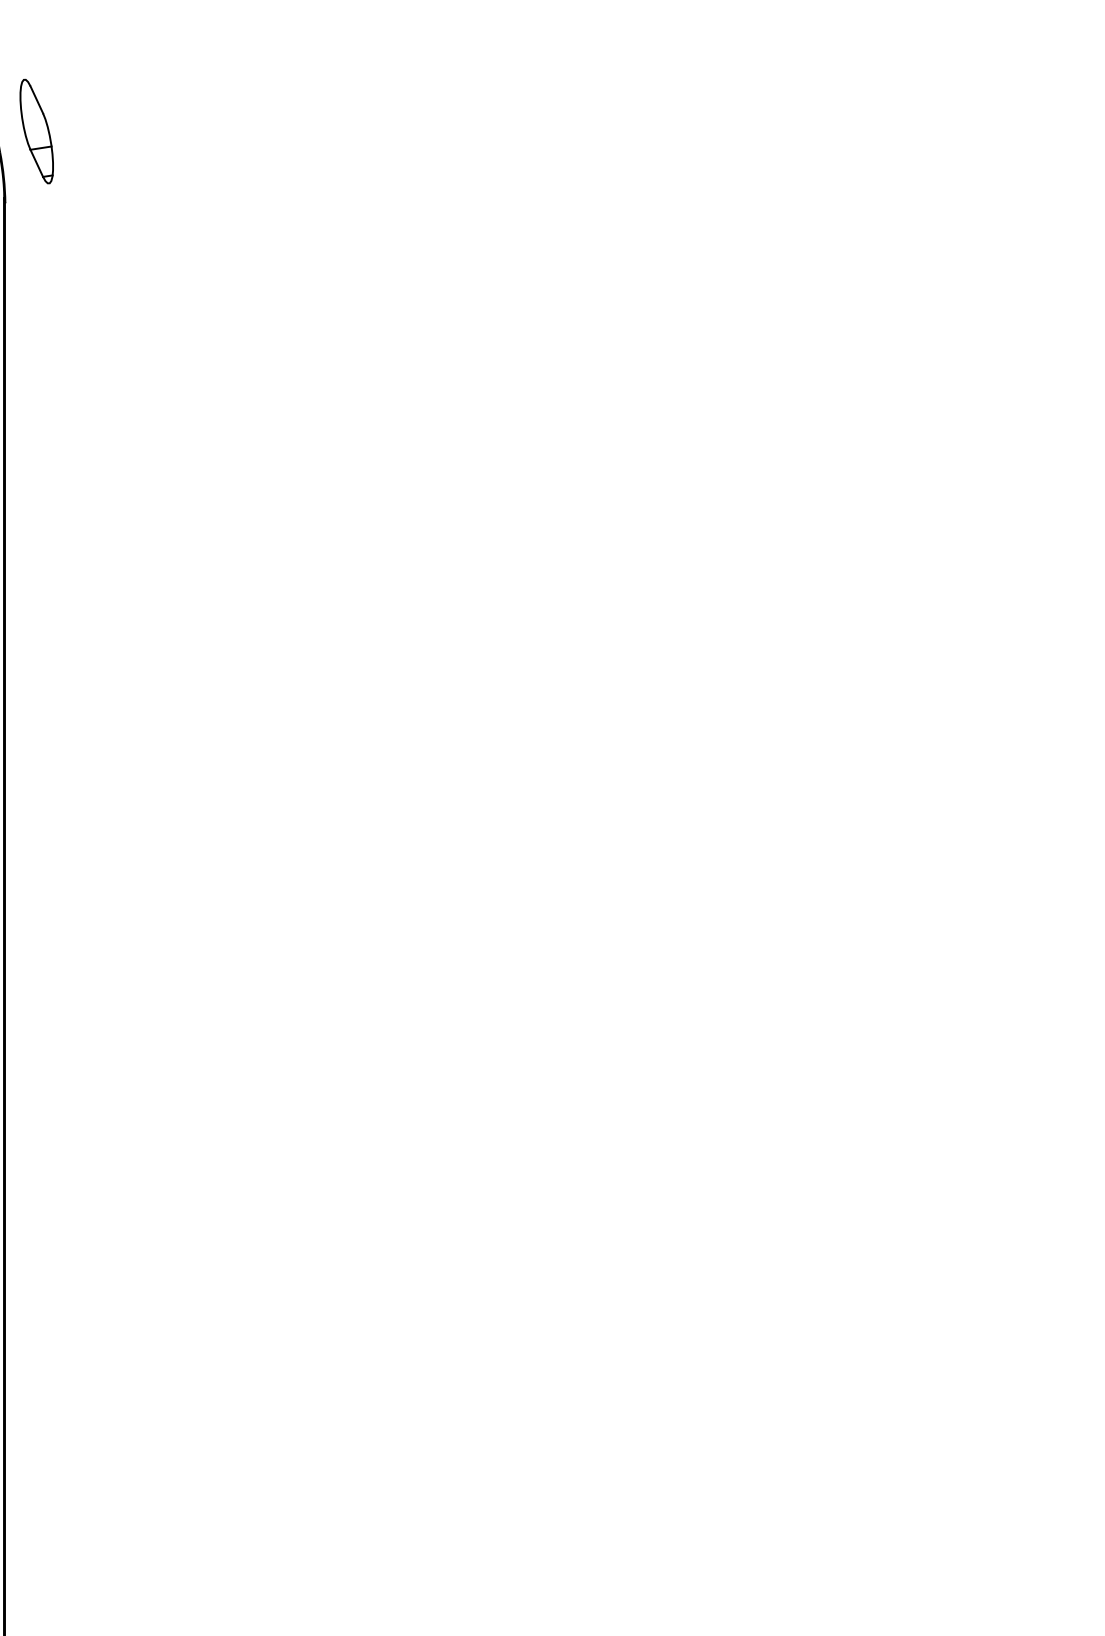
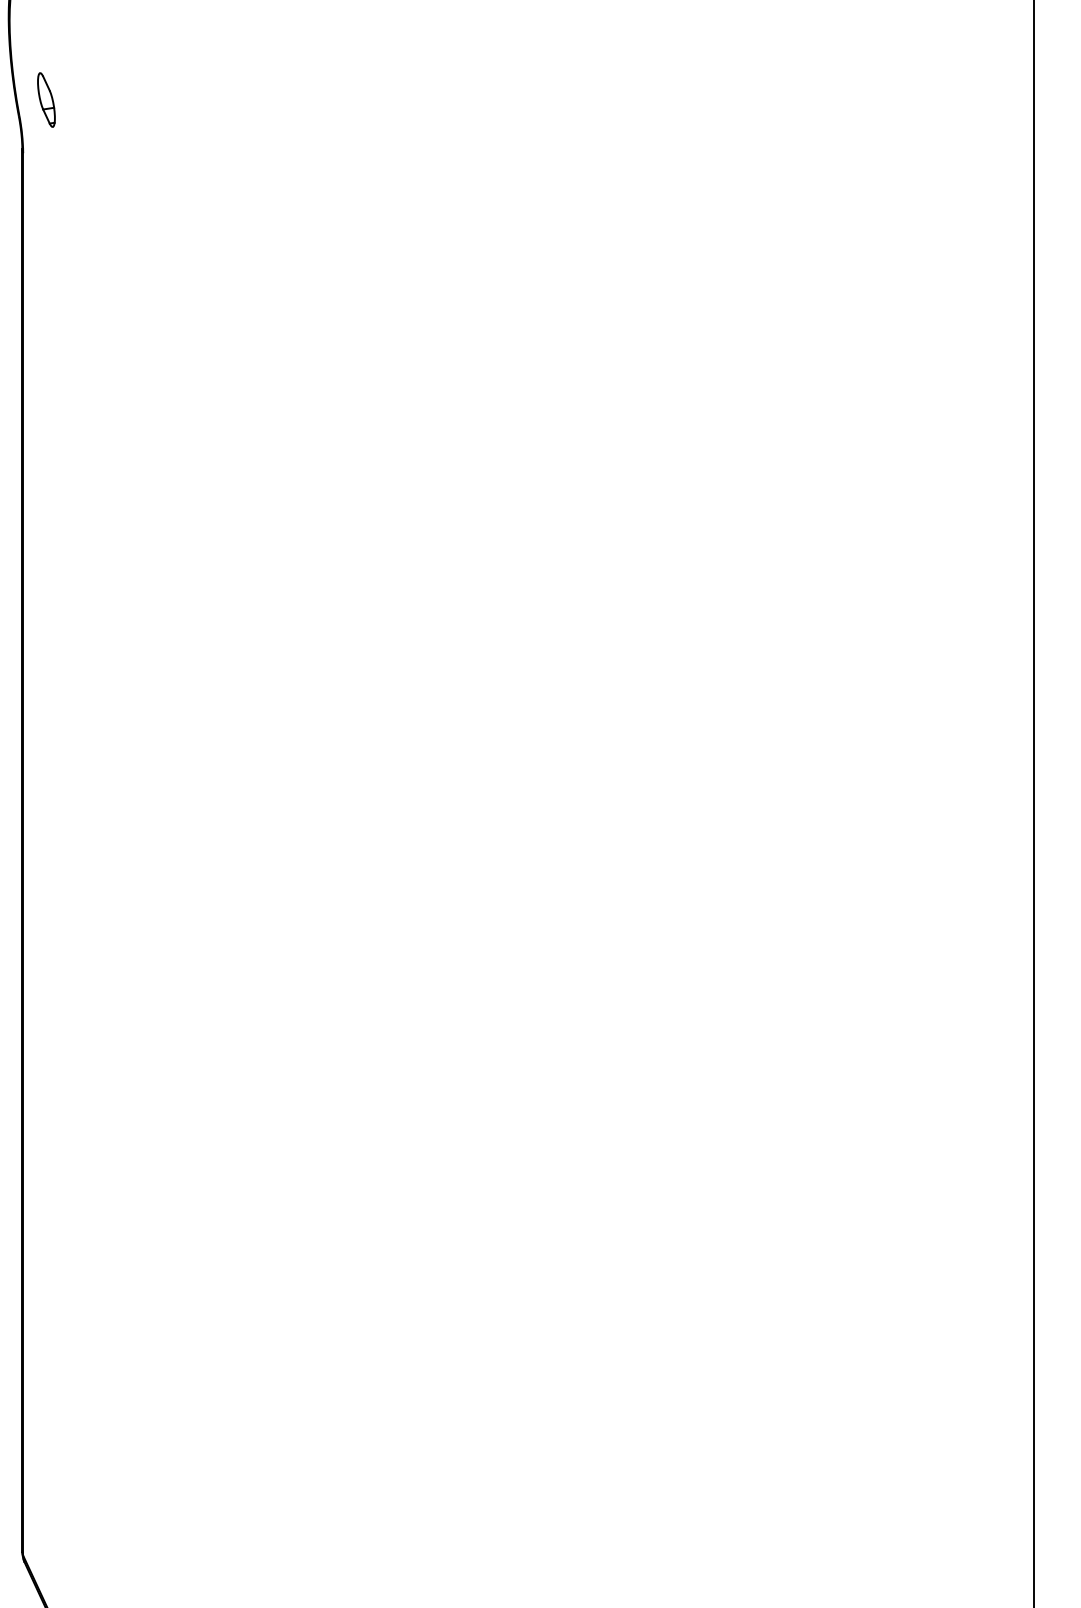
part: (36, 130) -> (46, 99), size x0.7

